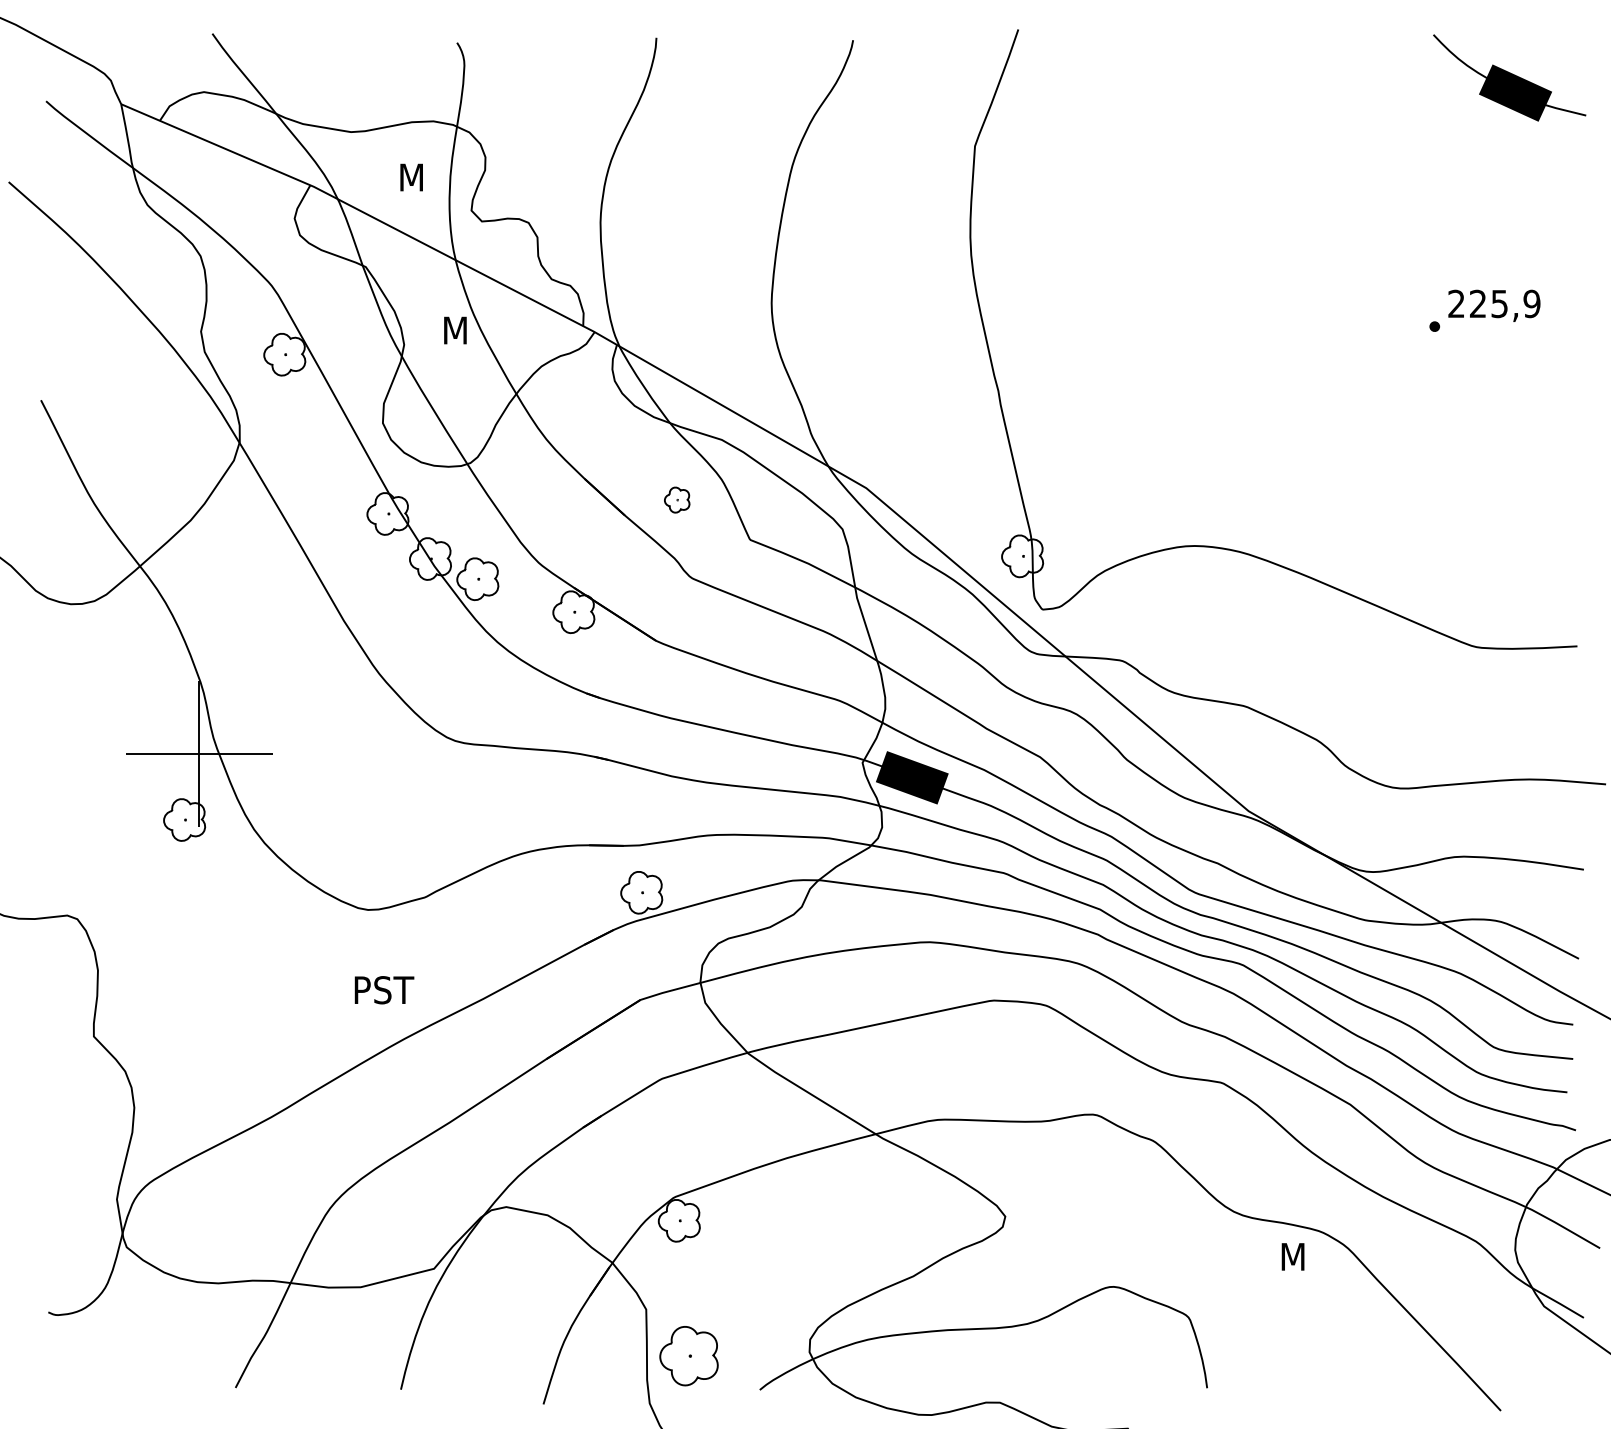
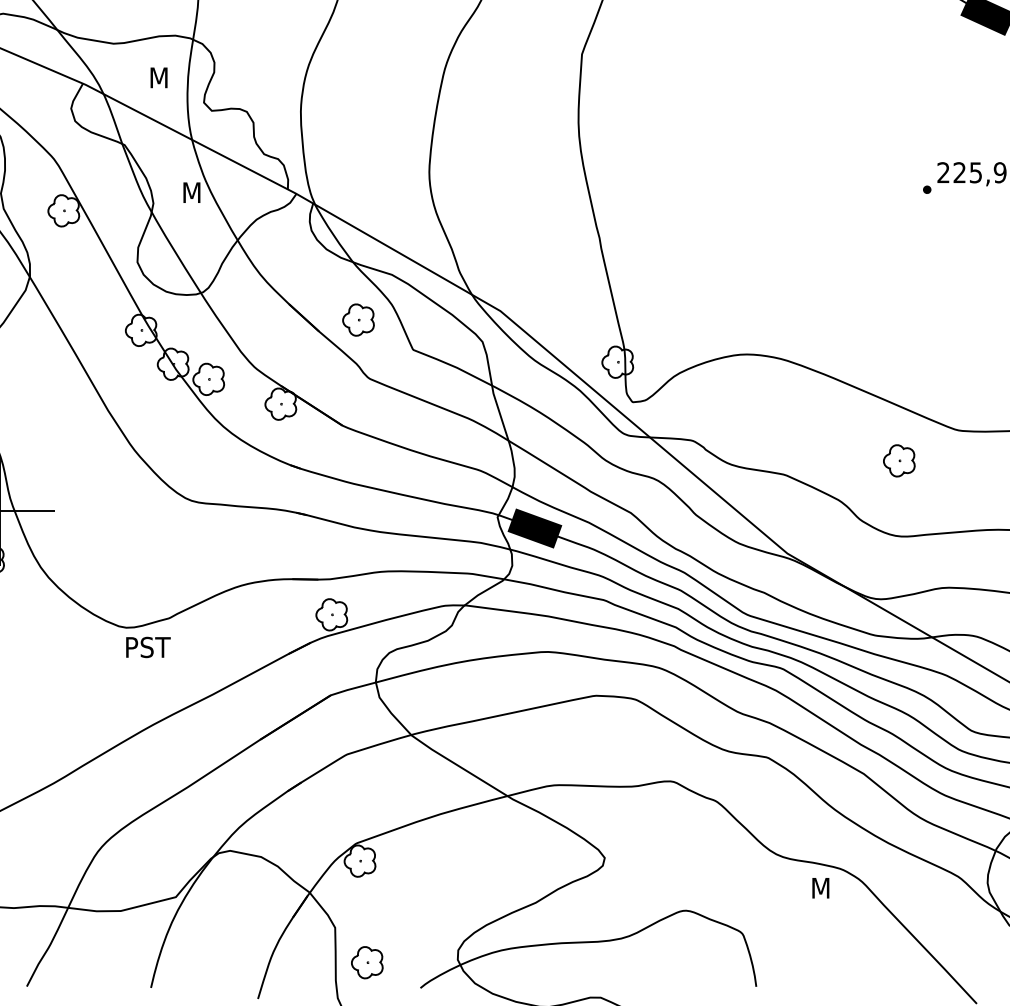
part: (676, 499) -> (357, 319), size x1.67
part: (1397, 687) -> (899, 460), added
text: (384, 990) -> (148, 647), moved
part: (688, 1355) -> (366, 962), size x0.71

